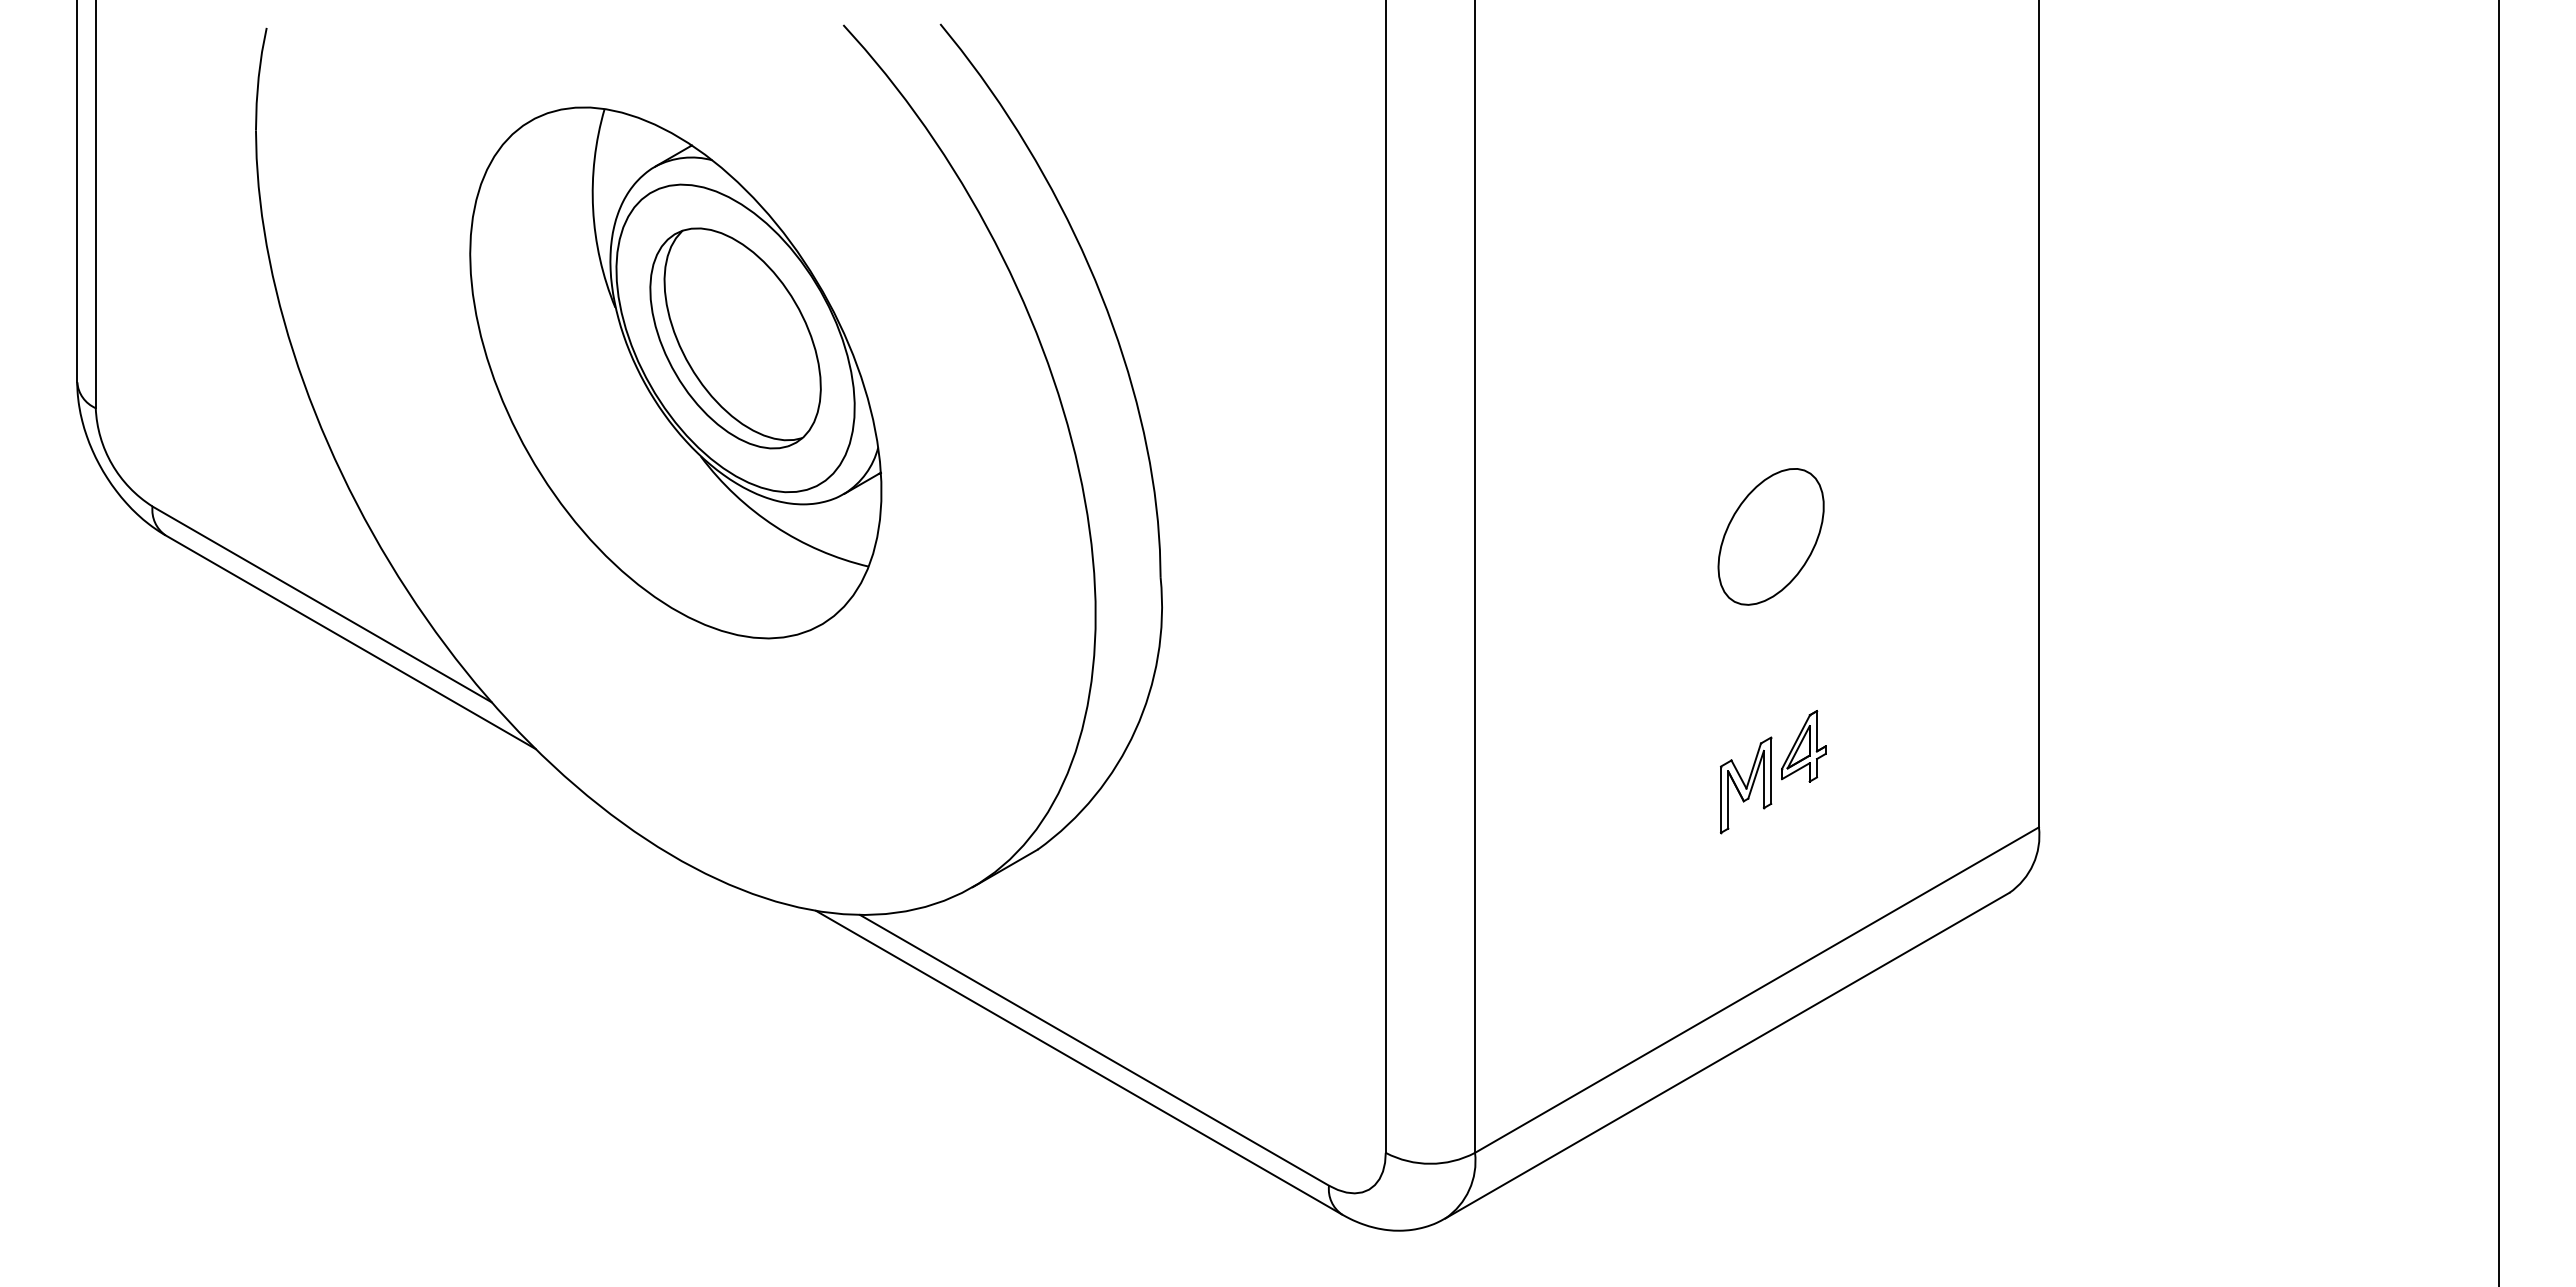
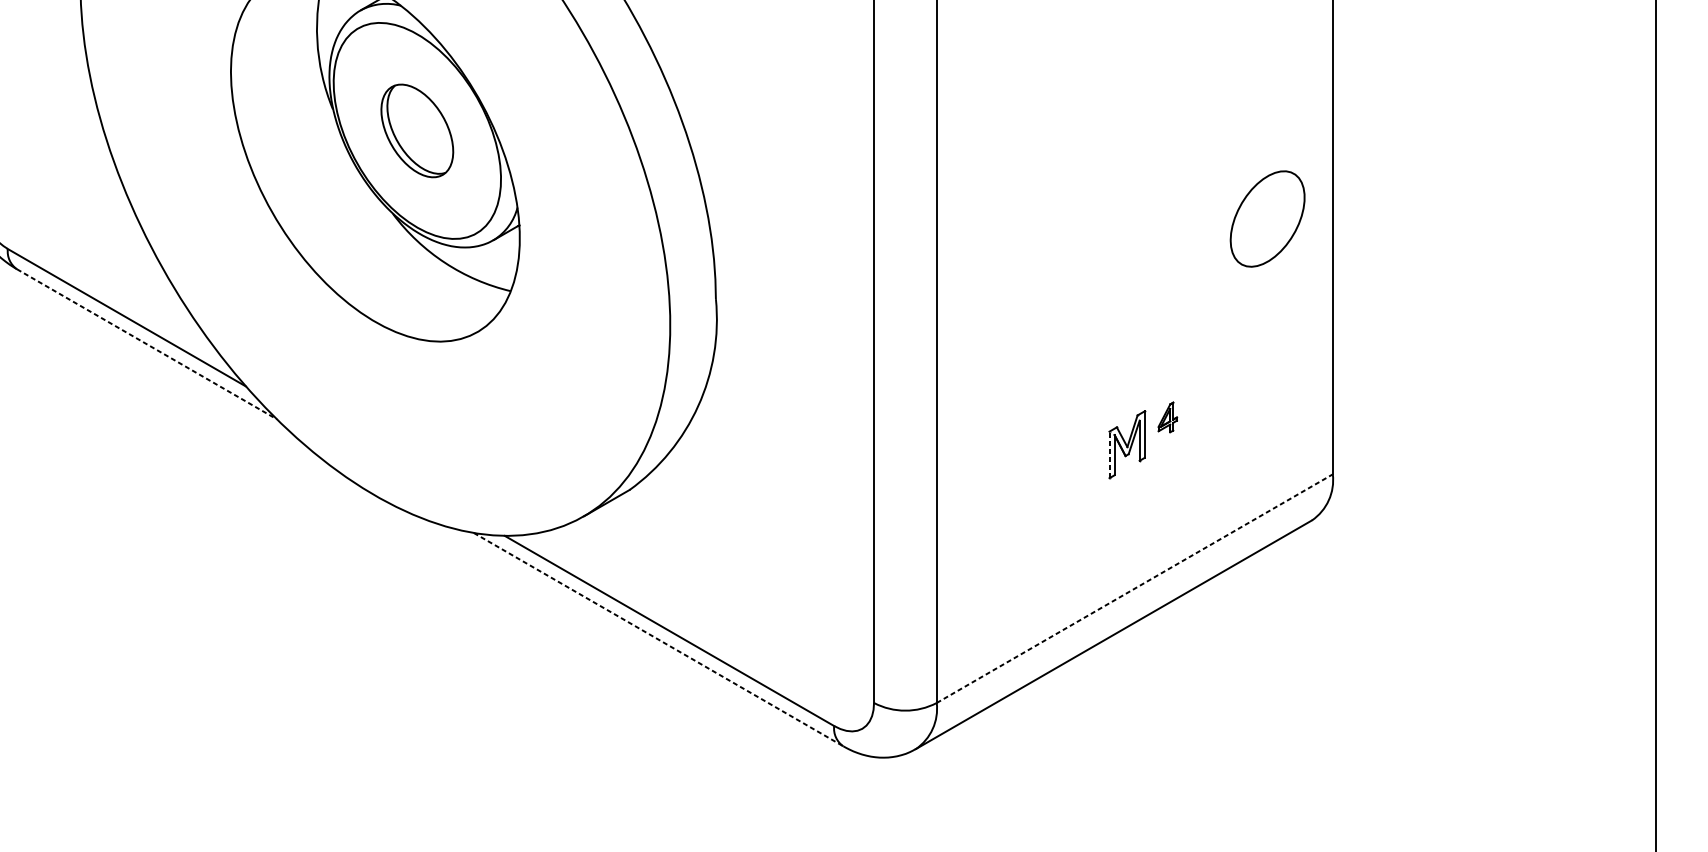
part: (735, 338) -> (417, 130), size x0.6
part: (1770, 536) -> (1267, 218), moved
line: (350, 642) -> (146, 344), solid -> dashed
part: (1803, 746) -> (1167, 417), size x0.6
line: (1721, 799) -> (1109, 454), solid -> dashed
line: (1756, 990) -> (1134, 588), solid -> dashed
line: (1079, 1062) -> (658, 639), solid -> dashed

